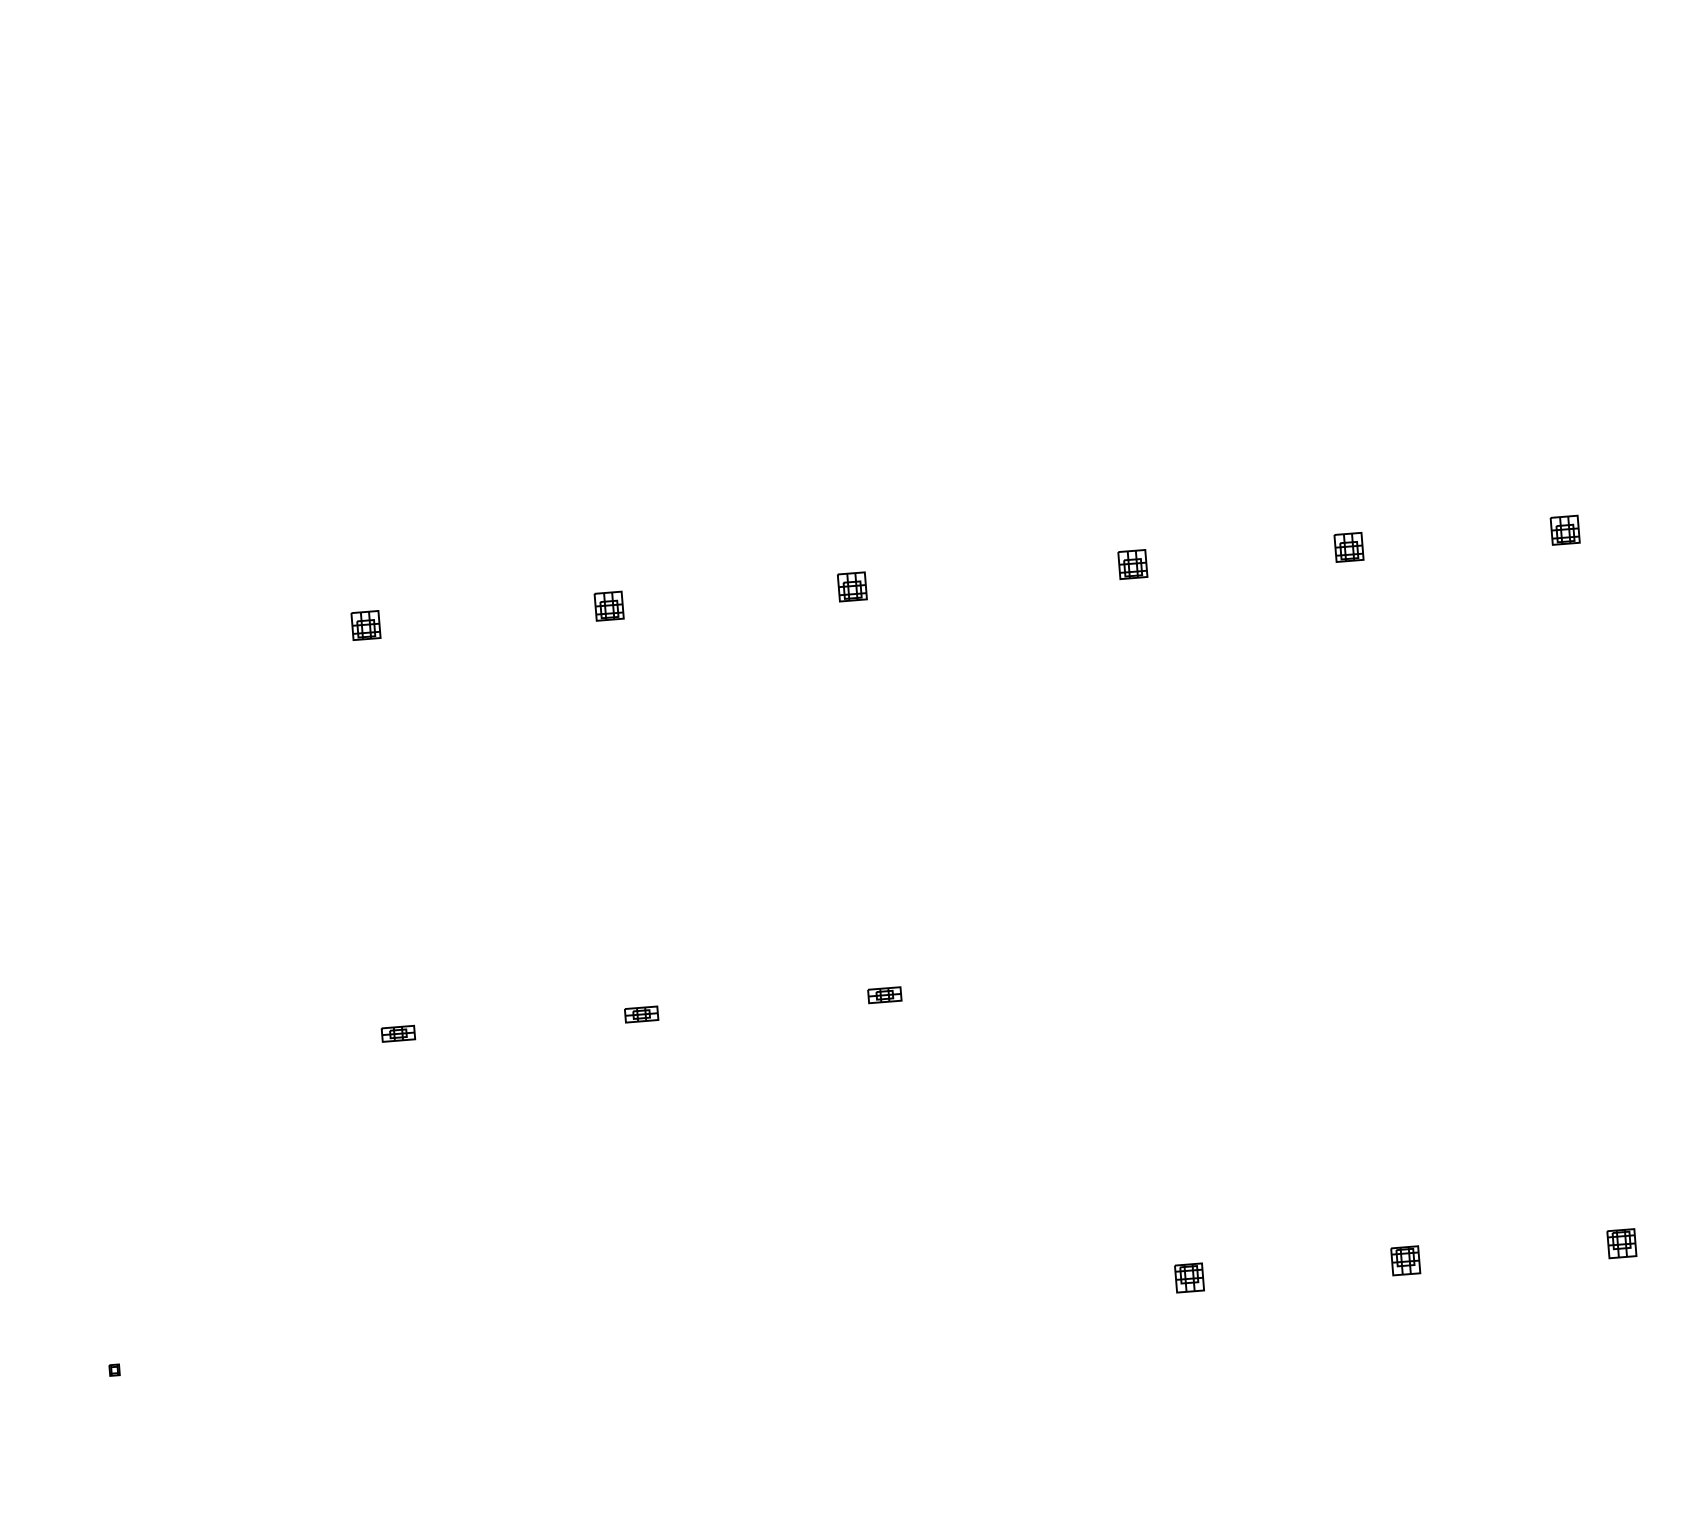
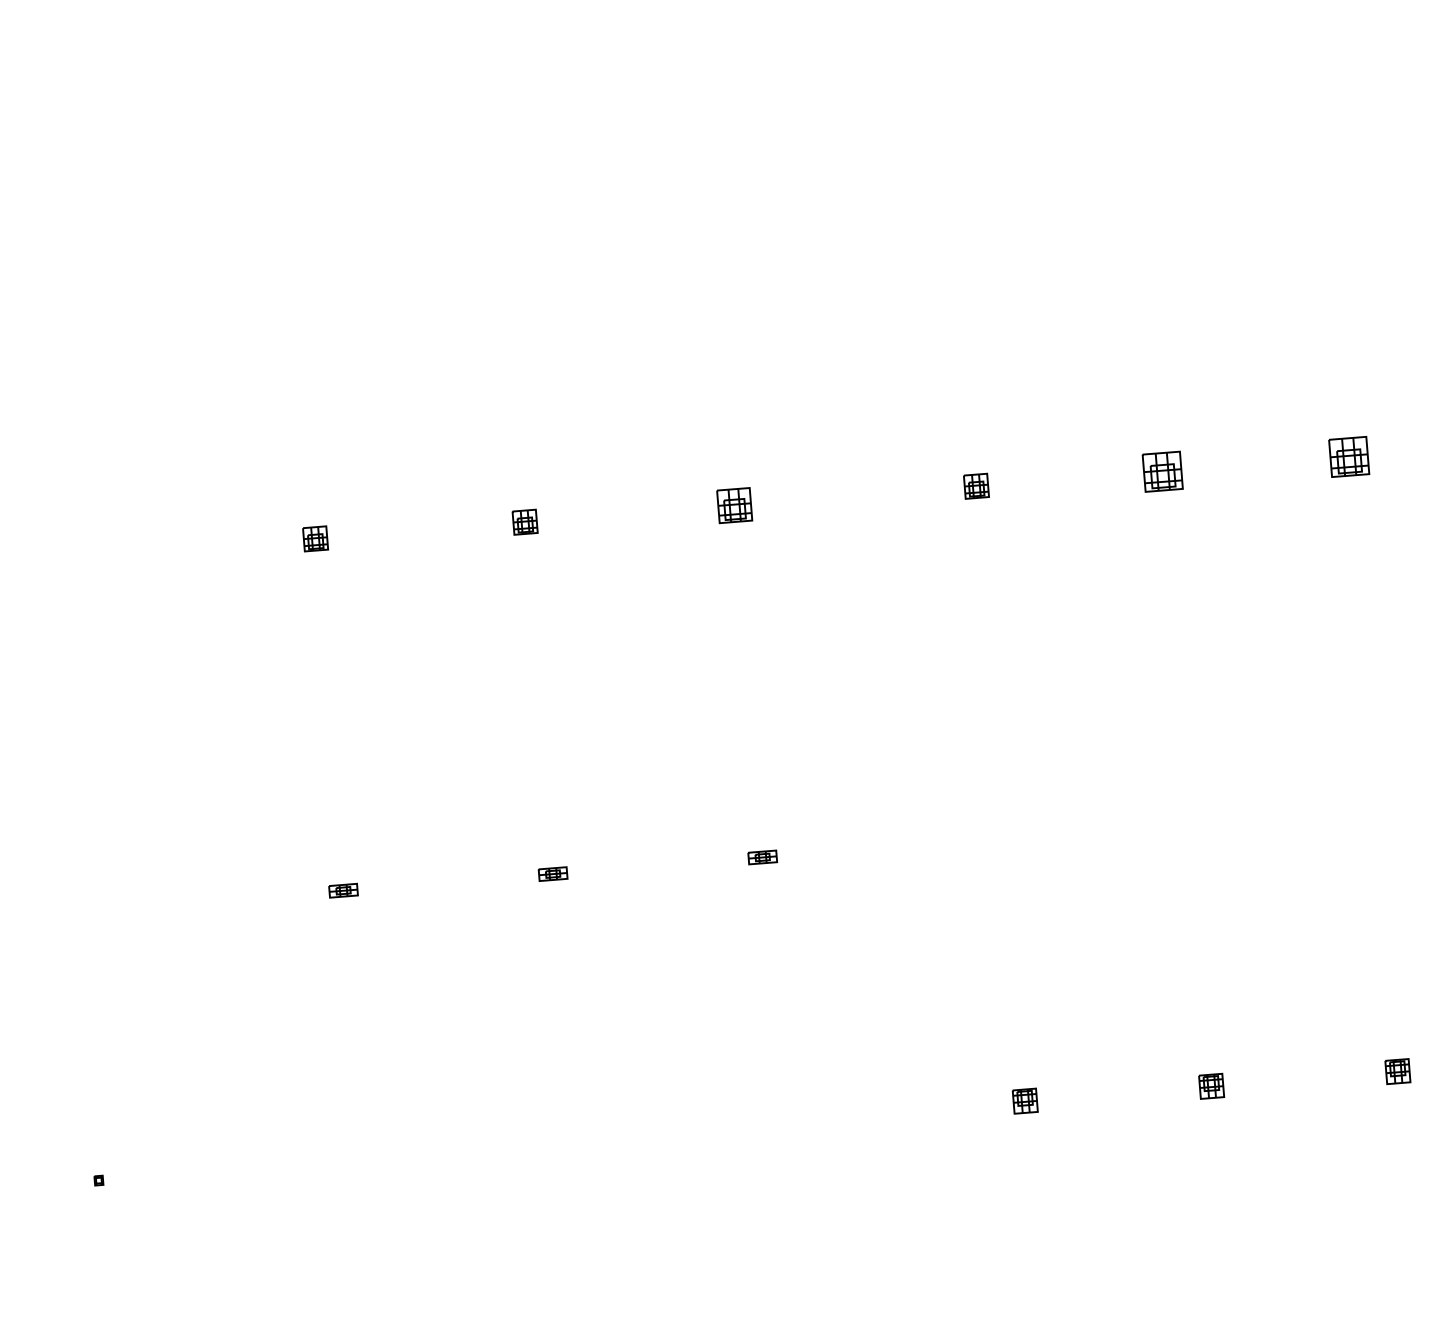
part: (1564, 529) -> (1348, 456), size x1.6
part: (1348, 546) -> (1162, 470), size x1.6
part: (852, 586) -> (734, 505), size x1.4

